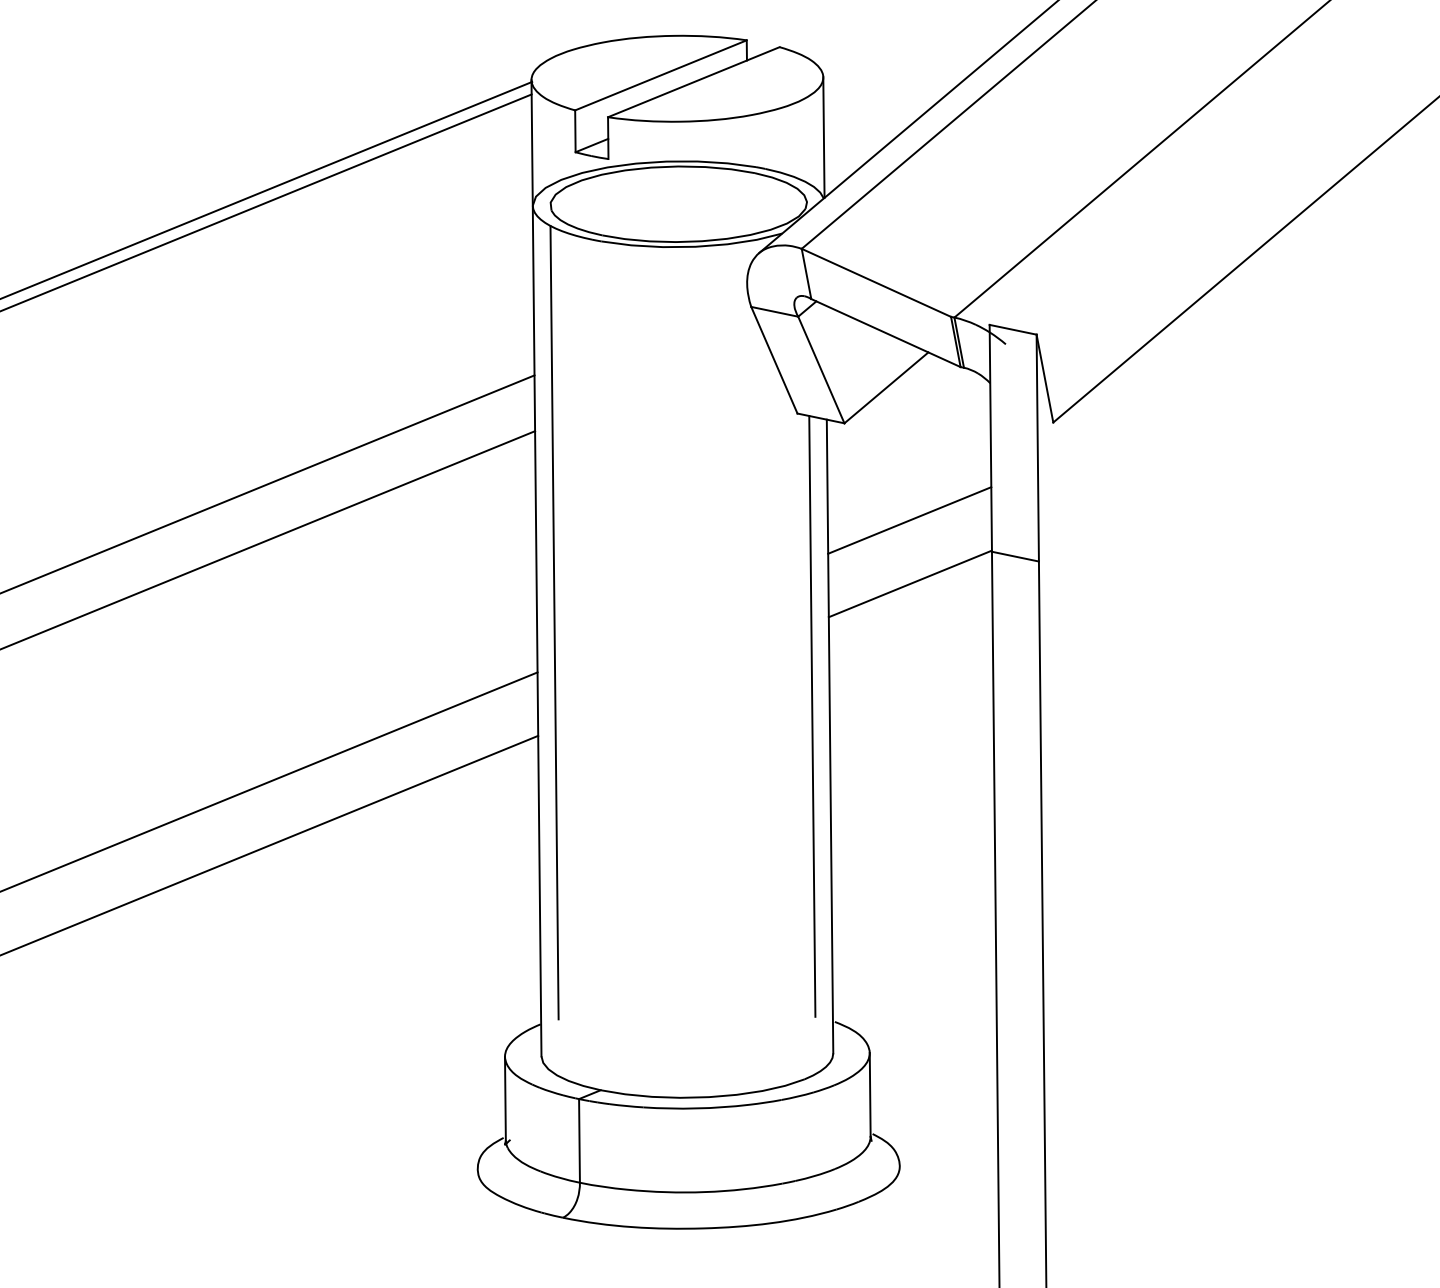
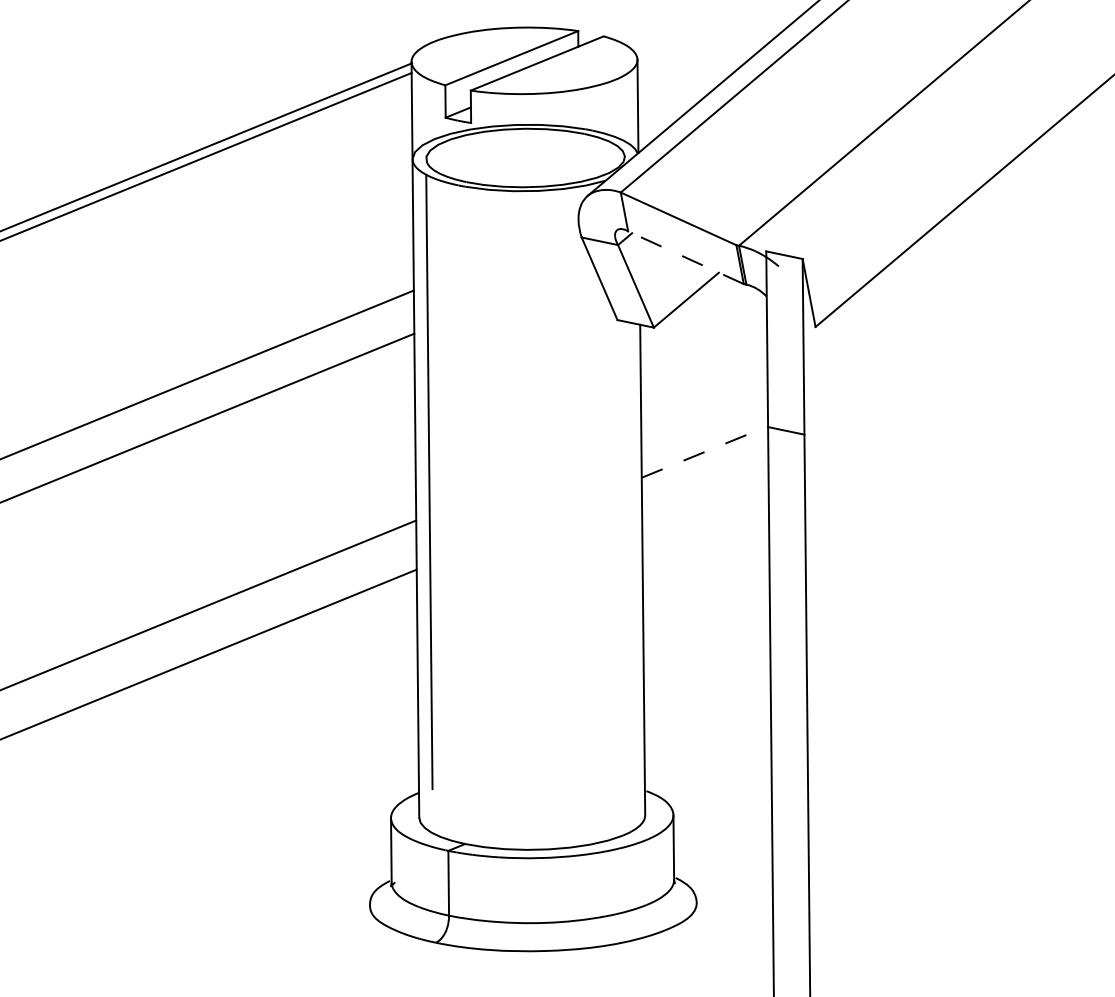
line: (885, 332) -> (685, 257), solid -> dashed
line: (909, 520) -> (704, 402), removed
line: (911, 583) -> (705, 451), solid -> dashed
line: (811, 716) -> (628, 554), removed

